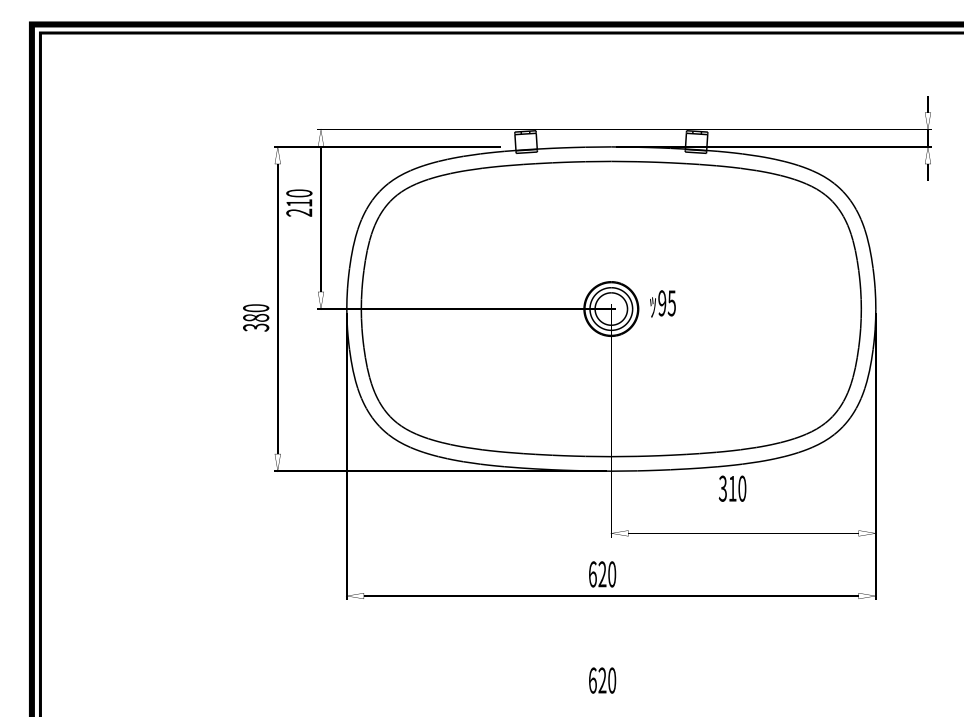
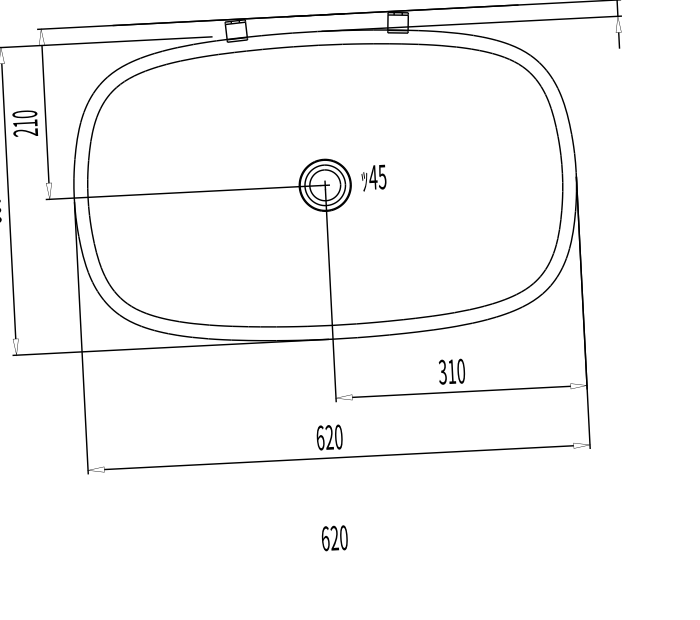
text: (299, 202) -> (25, 122), moved
text: (661, 303) -> (372, 177), 95 -> 45
text: (732, 488) -> (451, 371), moved

